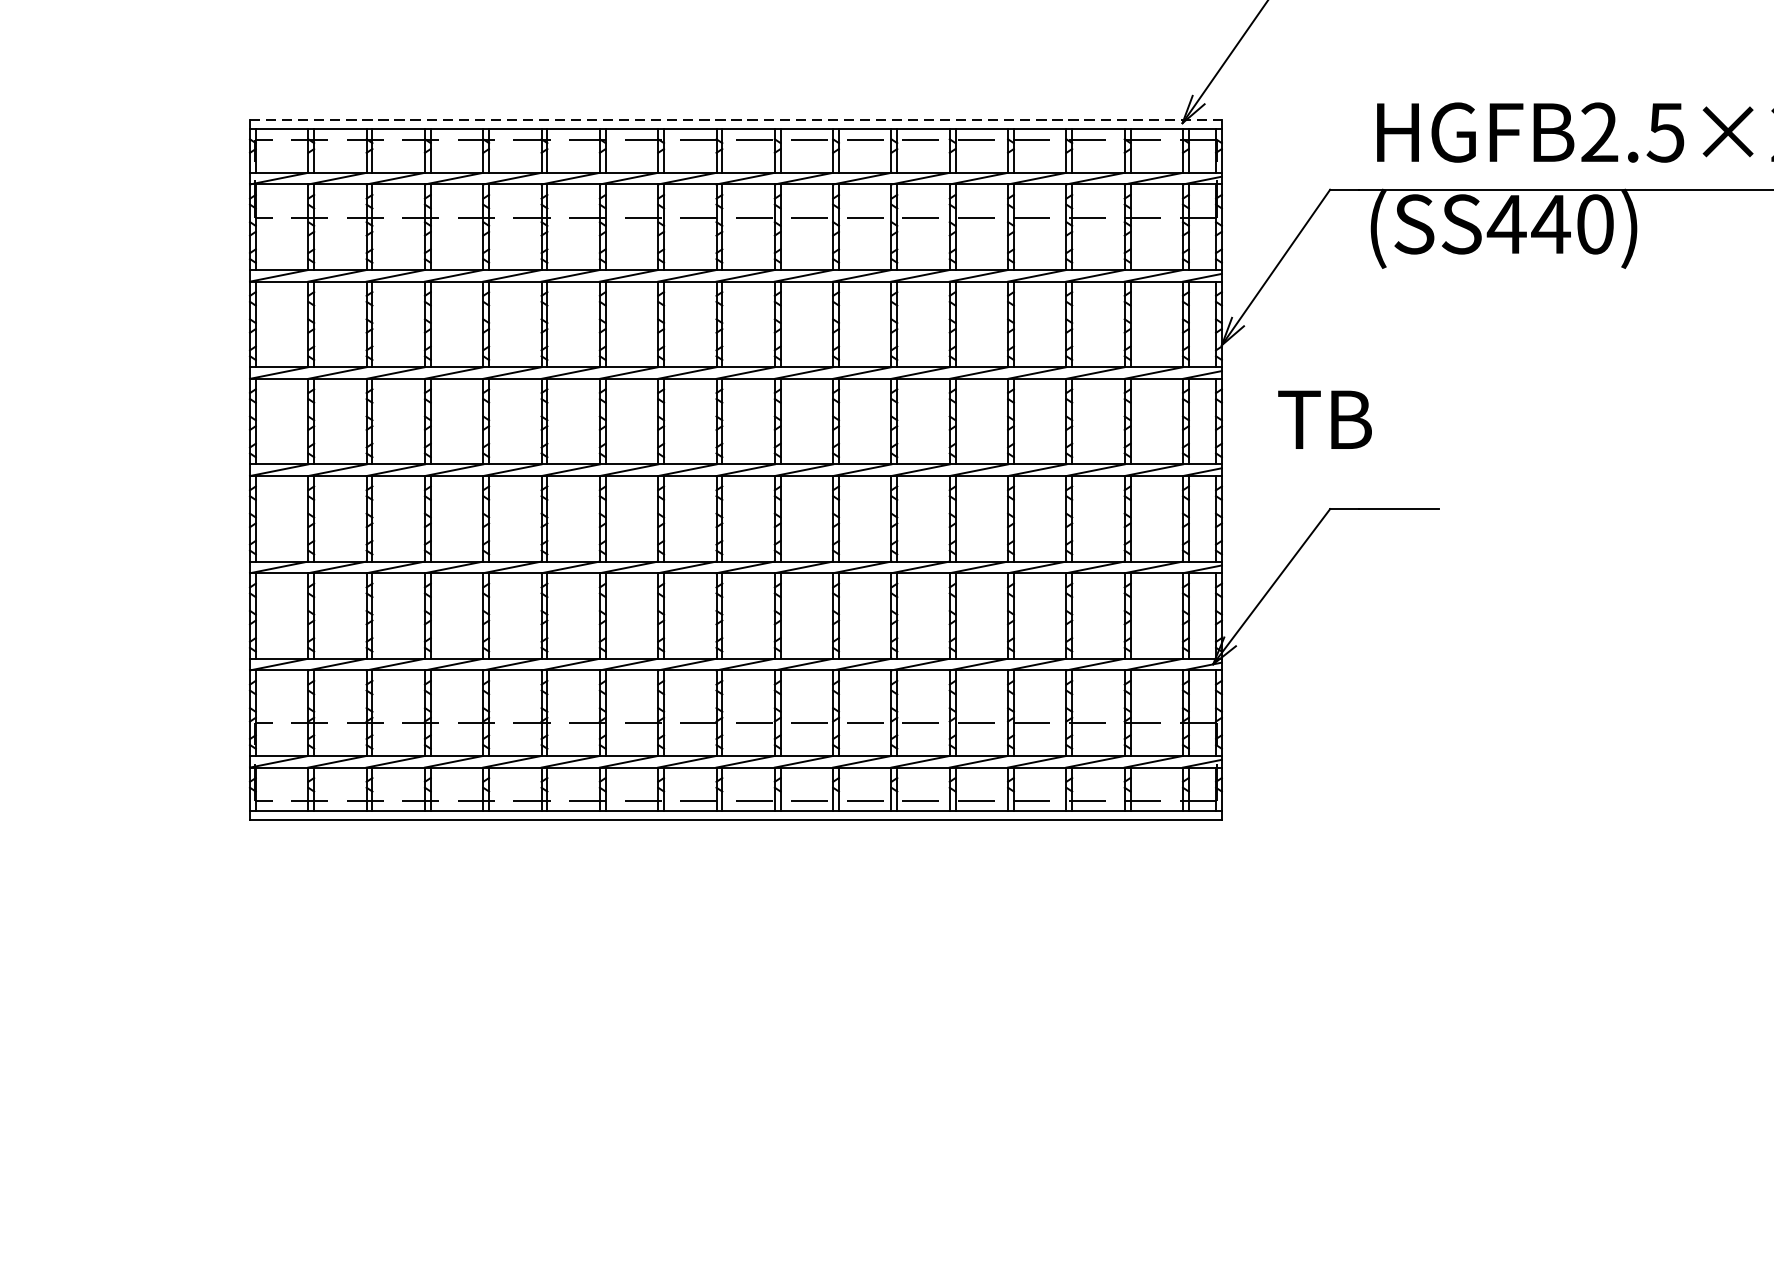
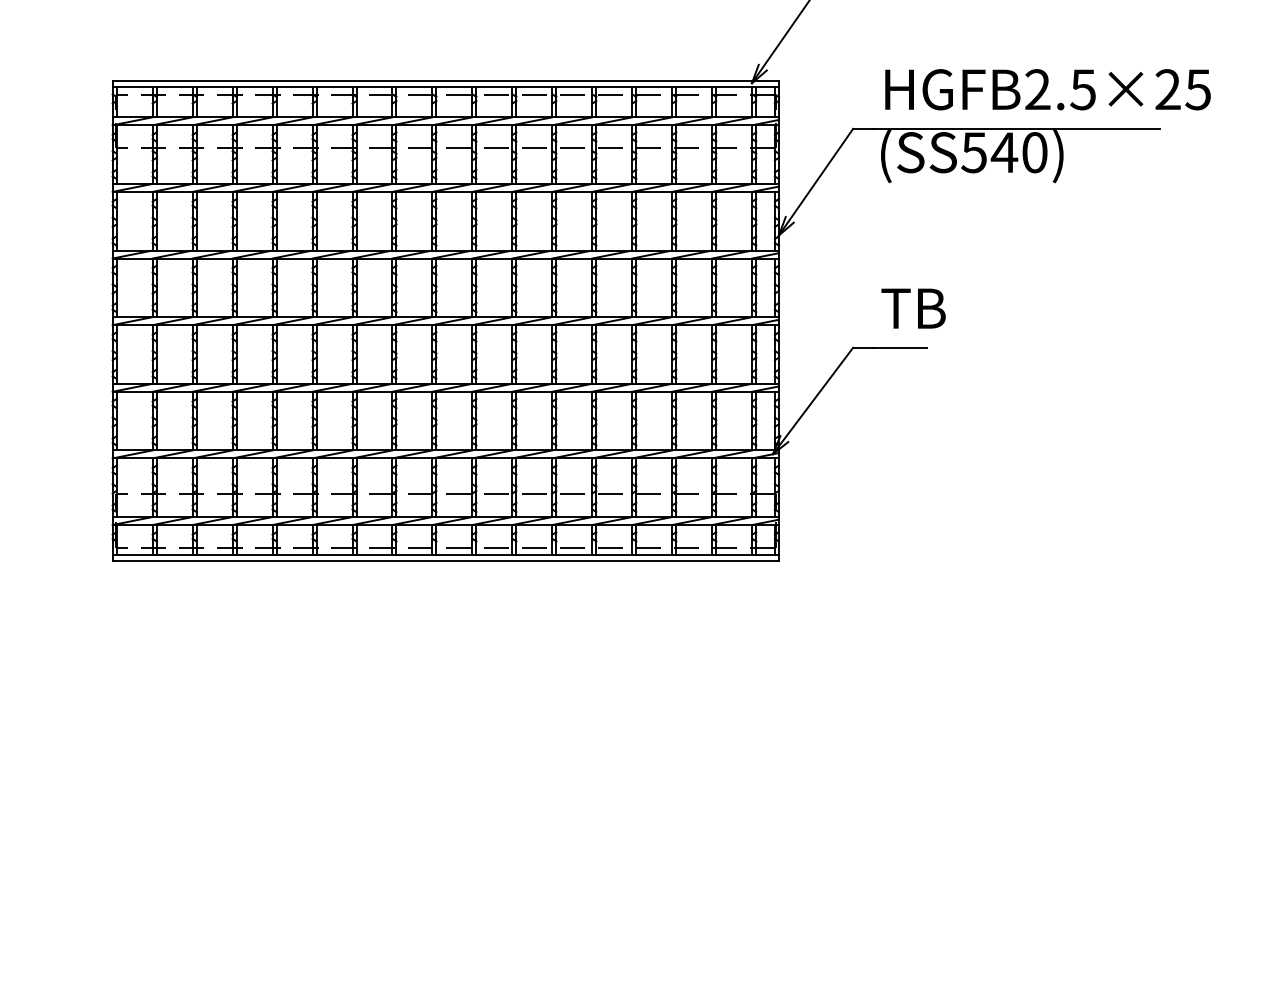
line: (736, 120) -> (446, 81), dashed -> solid
text: (1505, 224) -> (973, 152), (SS440) -> (SS540)
text: (1324, 419) -> (913, 308), moved

